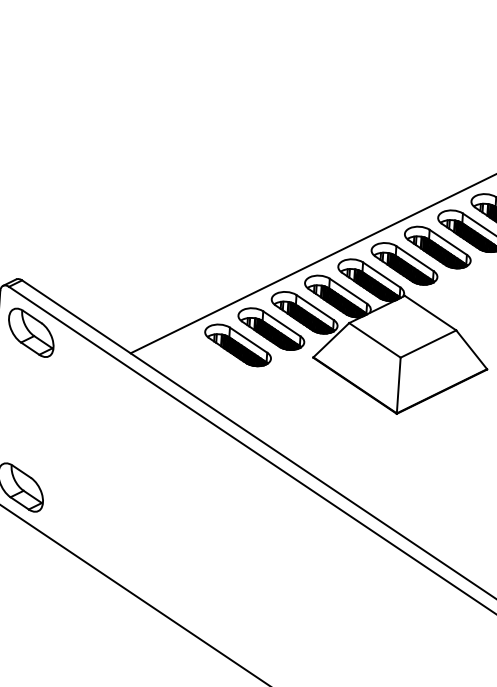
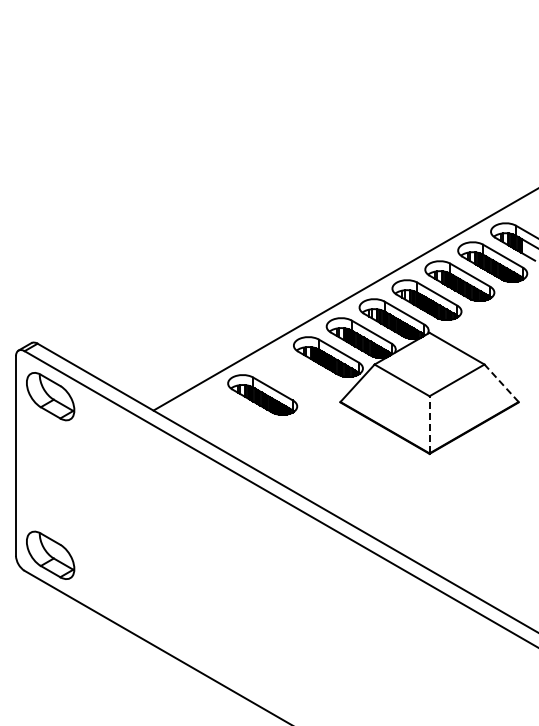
part: (271, 328) -> (295, 375), removed
line: (471, 349) -> (501, 382), solid -> dashed
line: (398, 385) -> (429, 424), solid -> dashed

